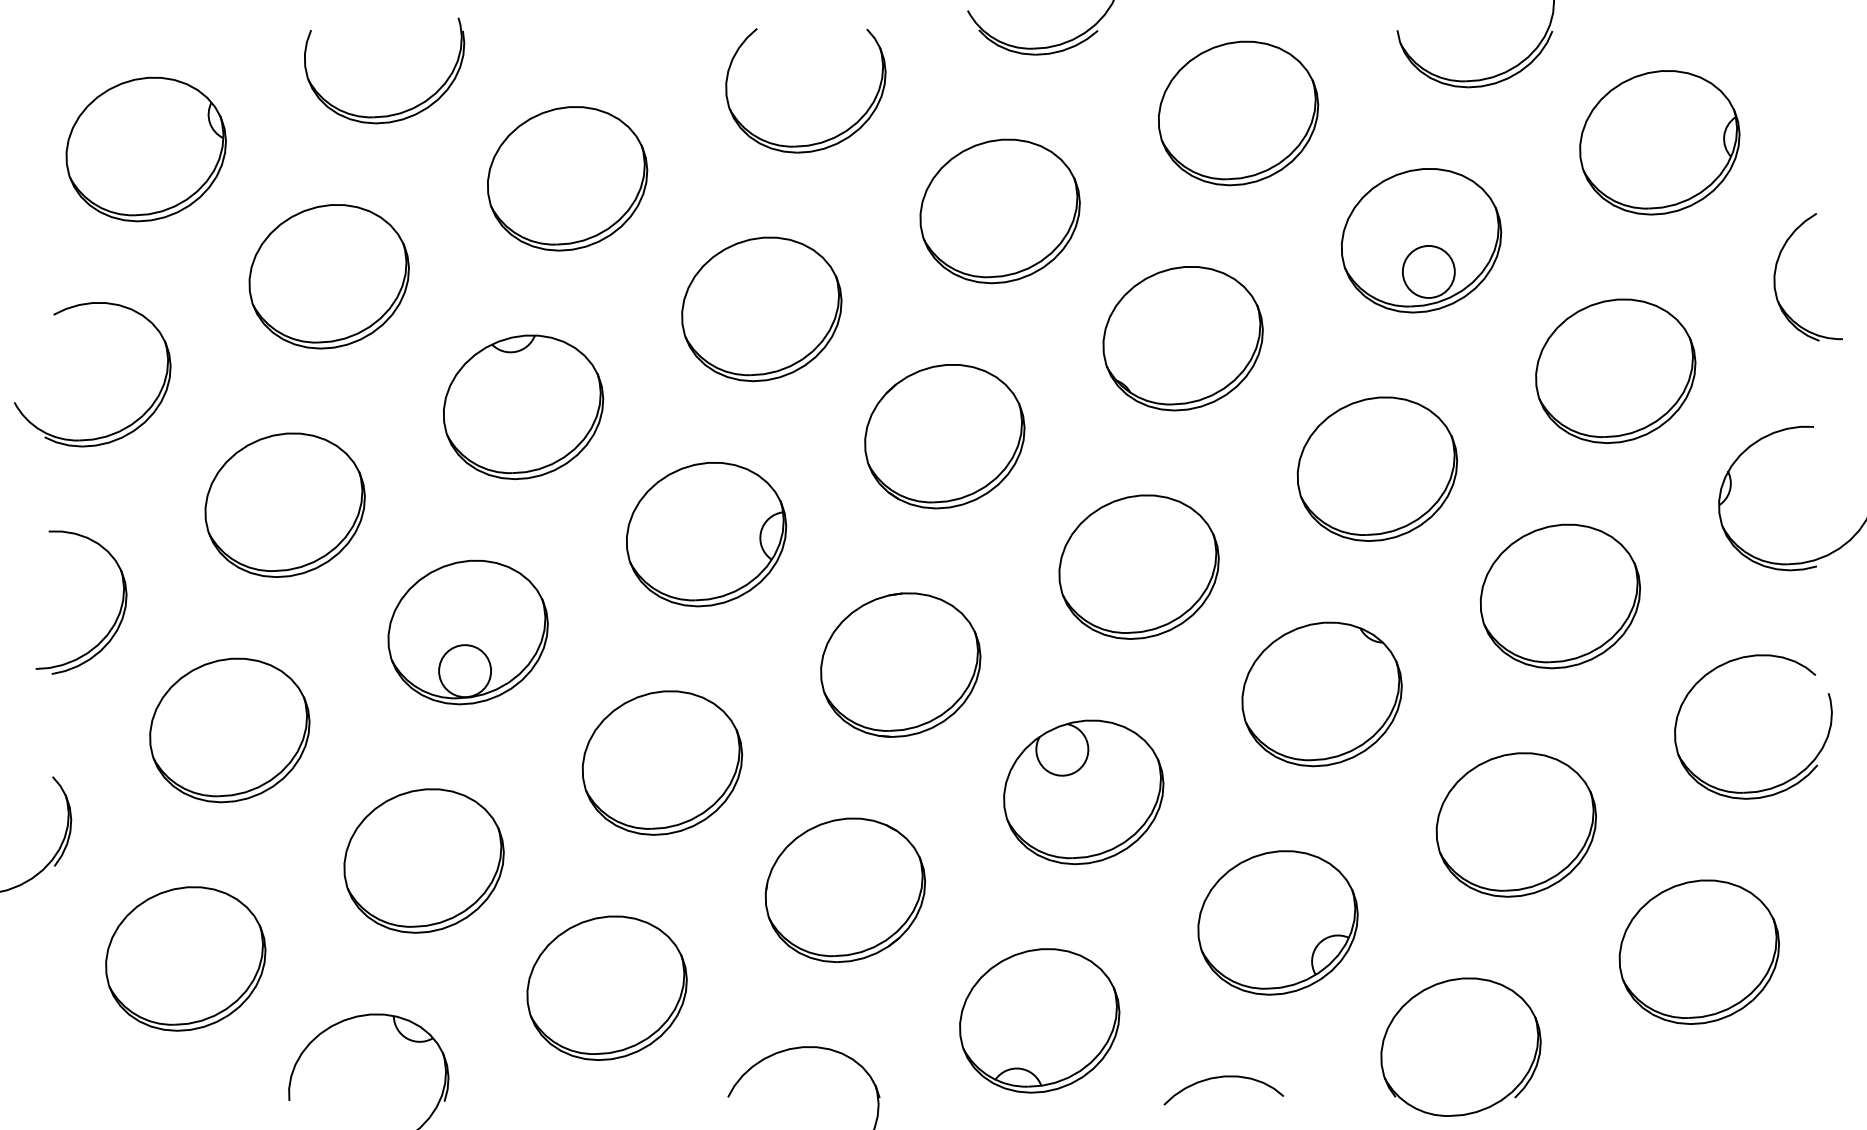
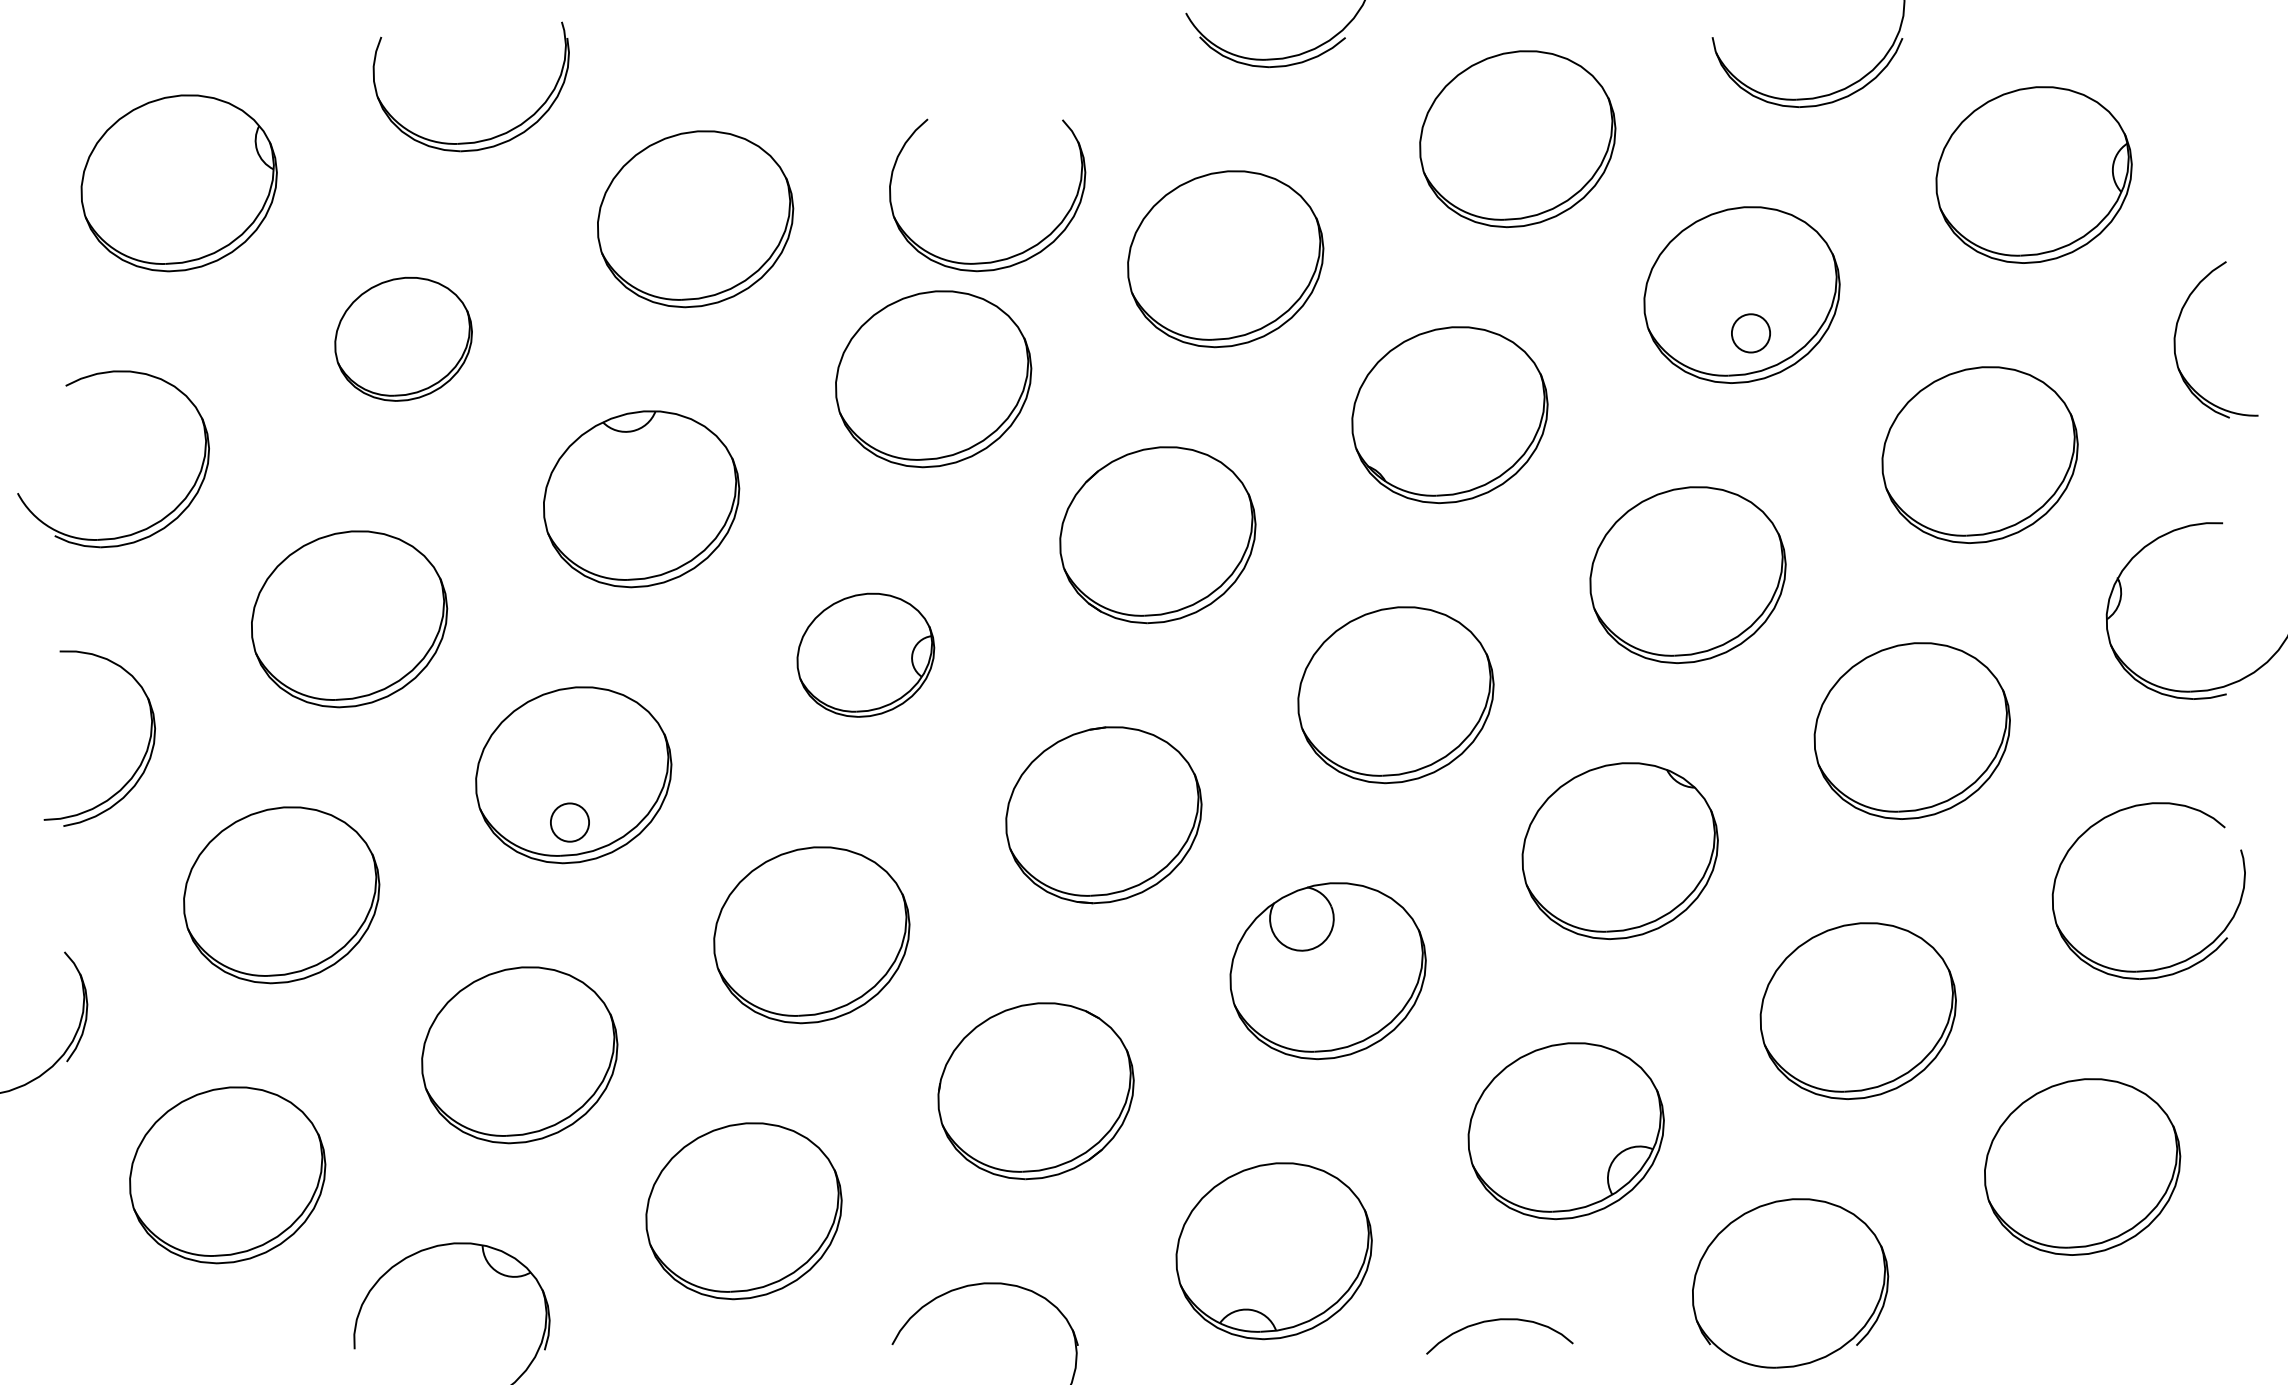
part: (814, 143) -> (998, 259), moved
circle: (1428, 272) -> (1750, 333), size x0.6
part: (329, 276) -> (403, 339), size x0.7
part: (706, 534) -> (865, 655), size x0.7
circle: (464, 671) -> (569, 822), size x0.6

